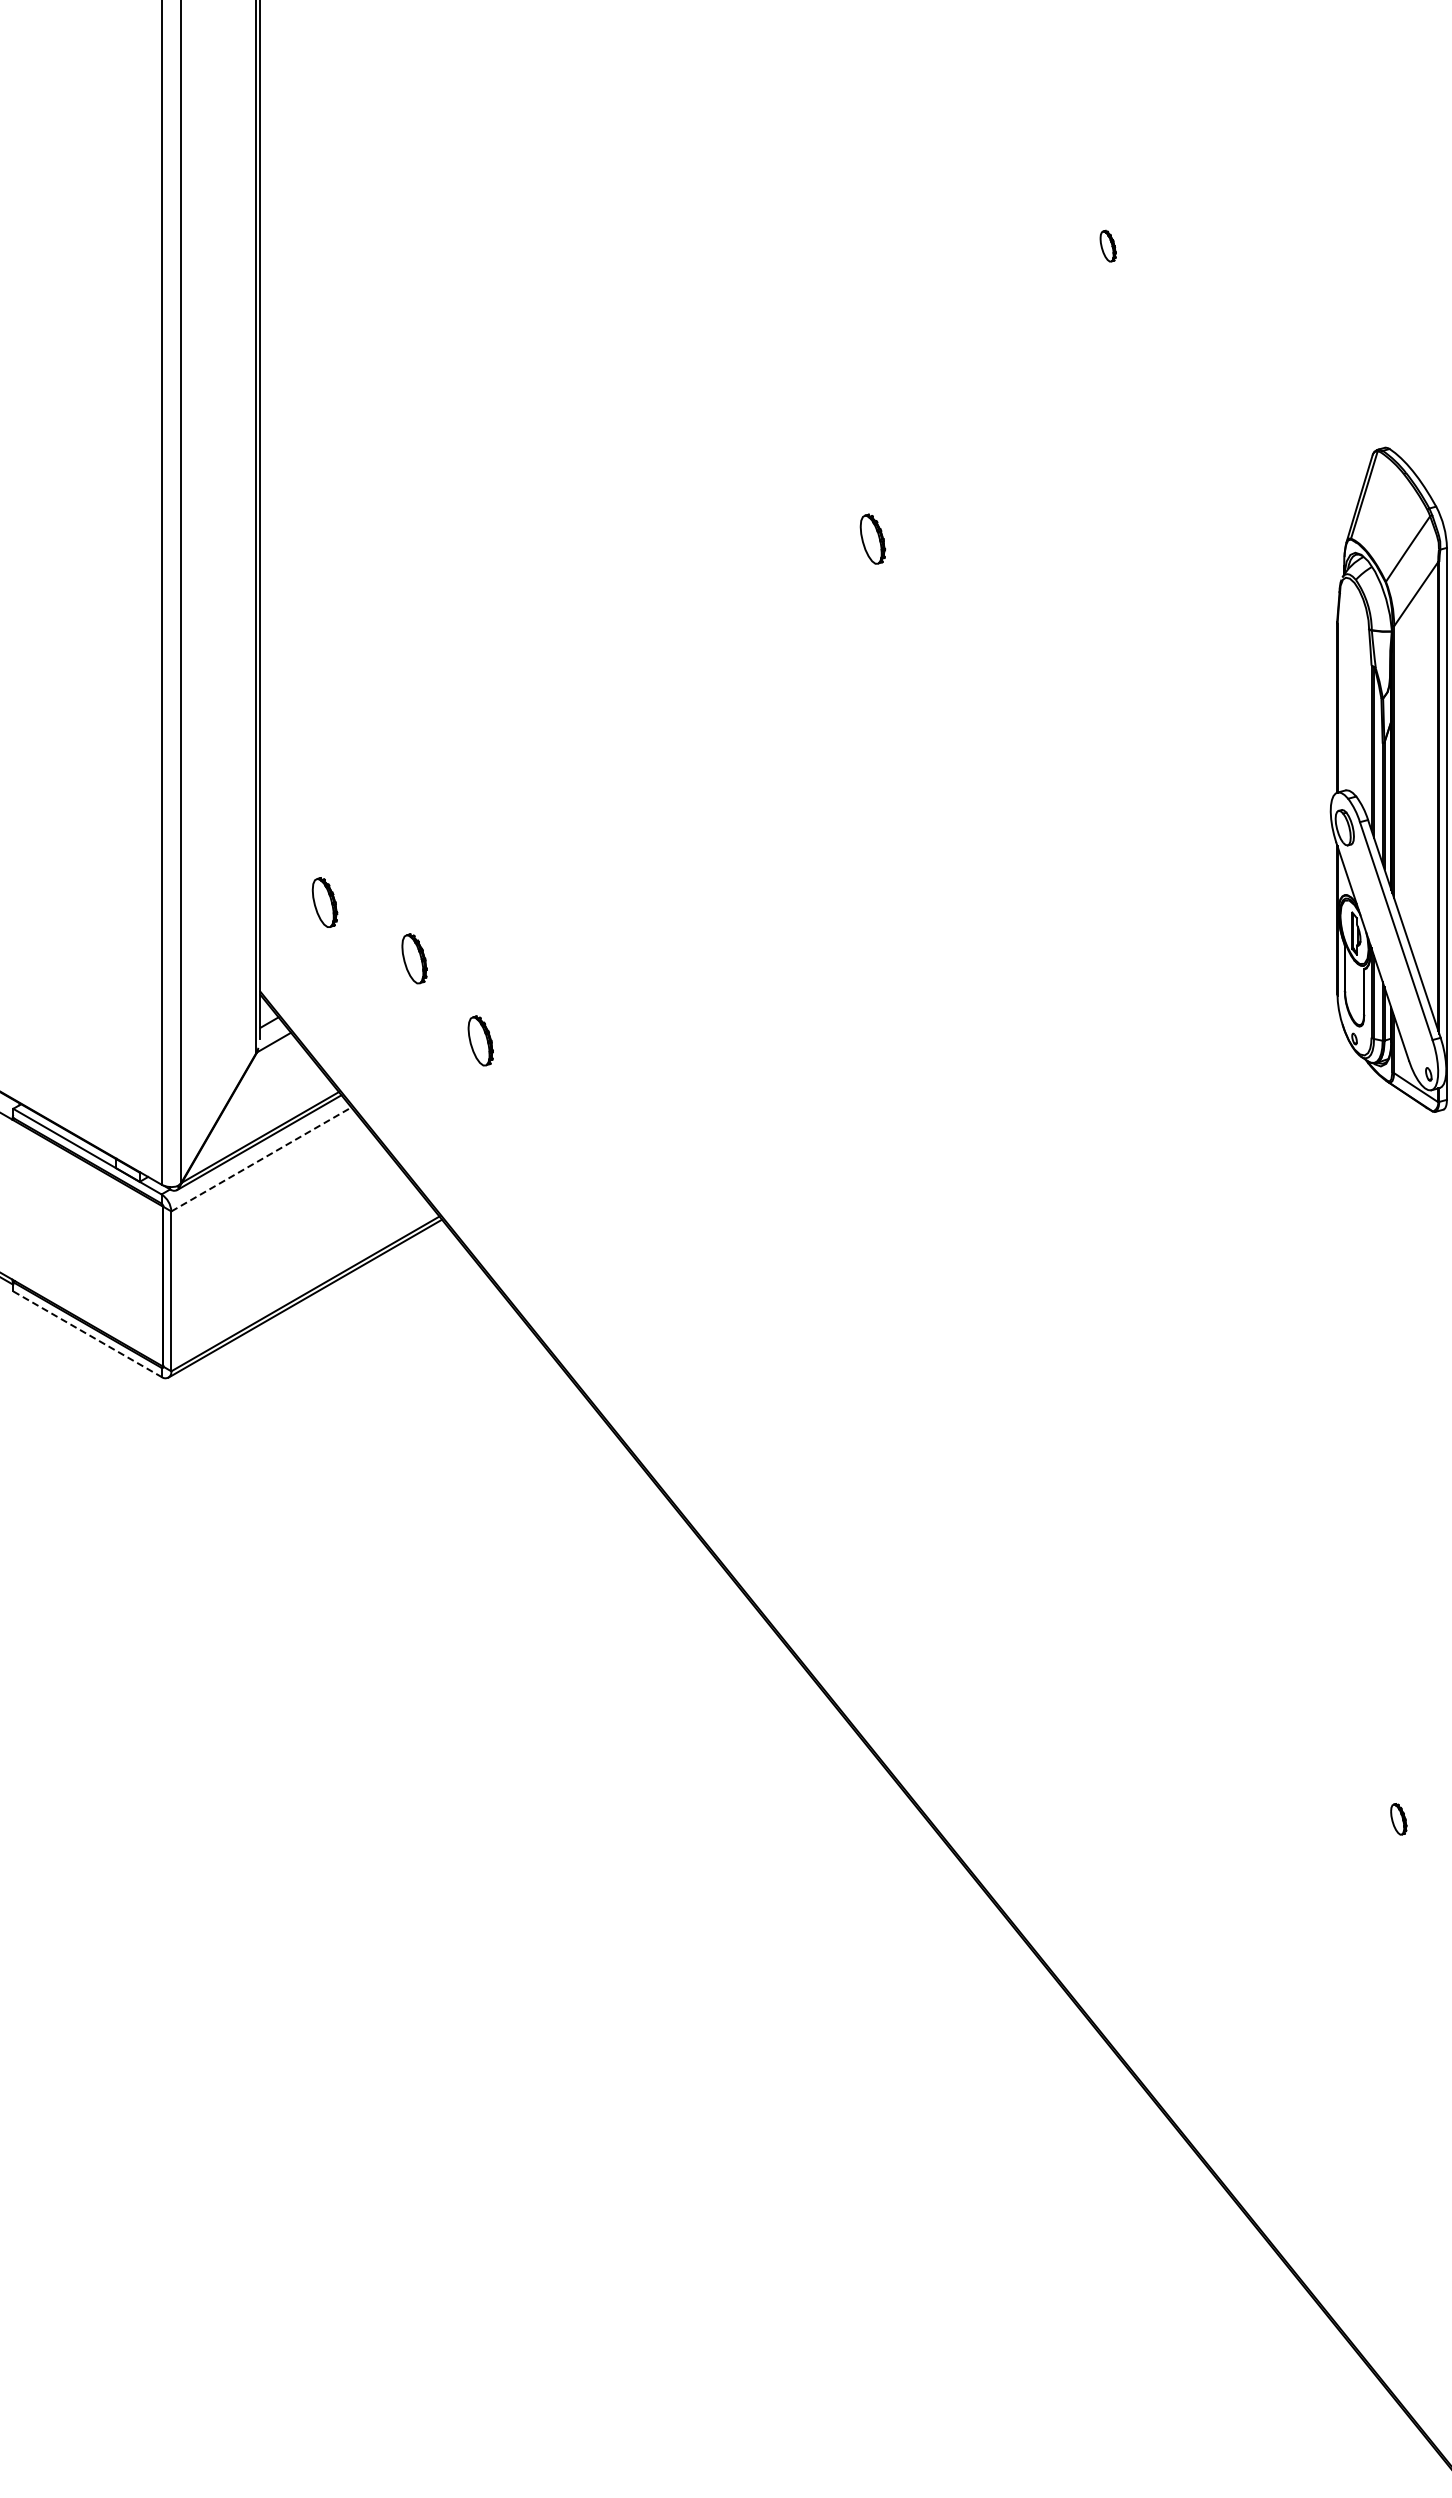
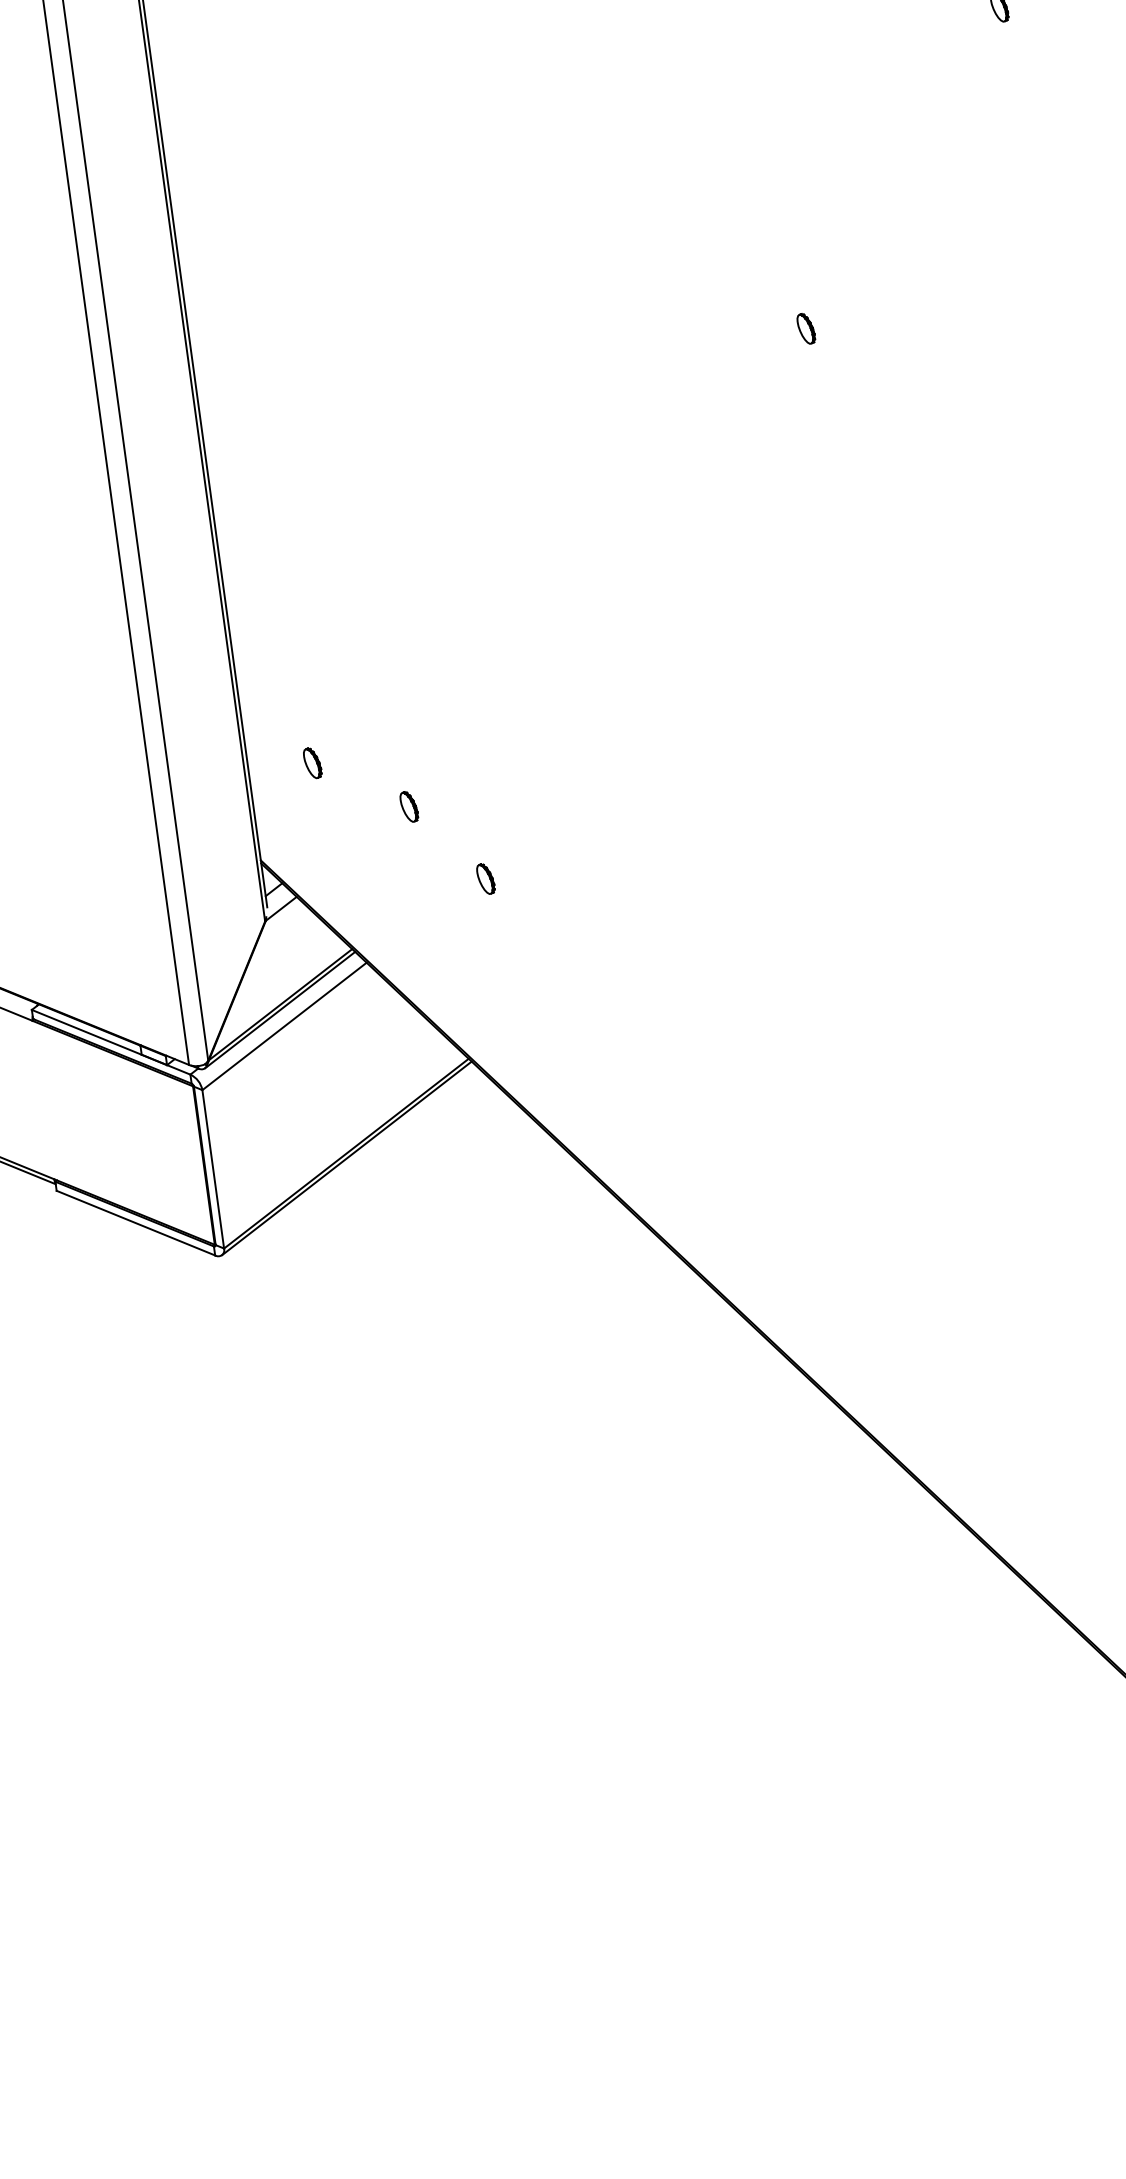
part: (872, 538) -> (805, 328), size x0.62
part: (324, 902) -> (312, 763), size x0.62
part: (414, 958) -> (408, 806), size x0.62
part: (480, 1040) -> (485, 878), size x0.62
line: (261, 1159) -> (284, 1026), dashed -> solid
line: (87, 1334) -> (136, 1223), dashed -> solid

